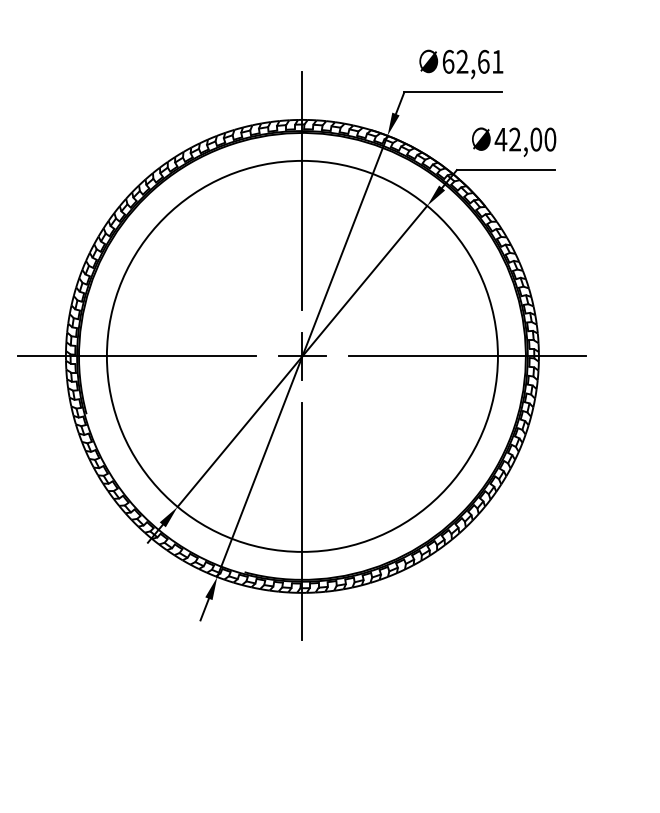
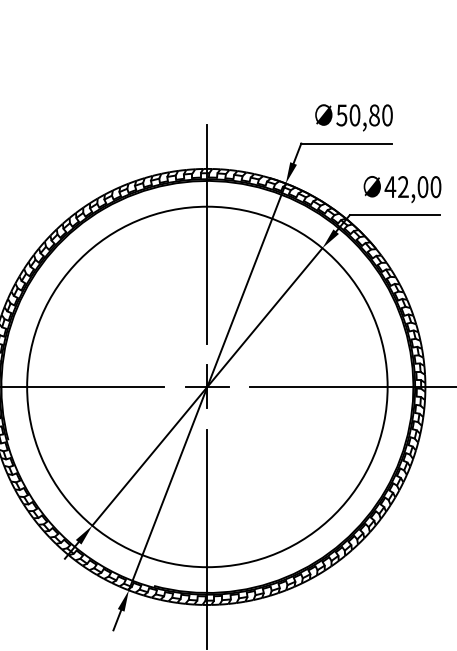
text: (472, 61) -> (364, 115), 62,61 -> 50,80

